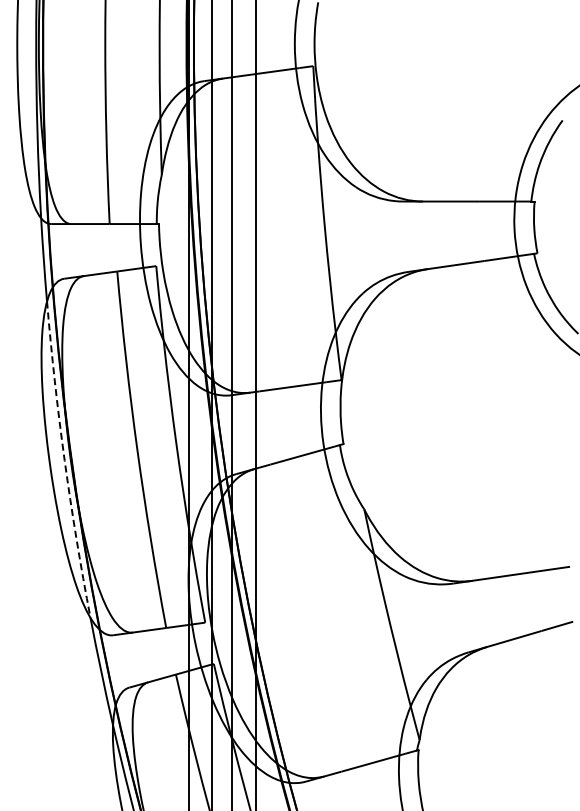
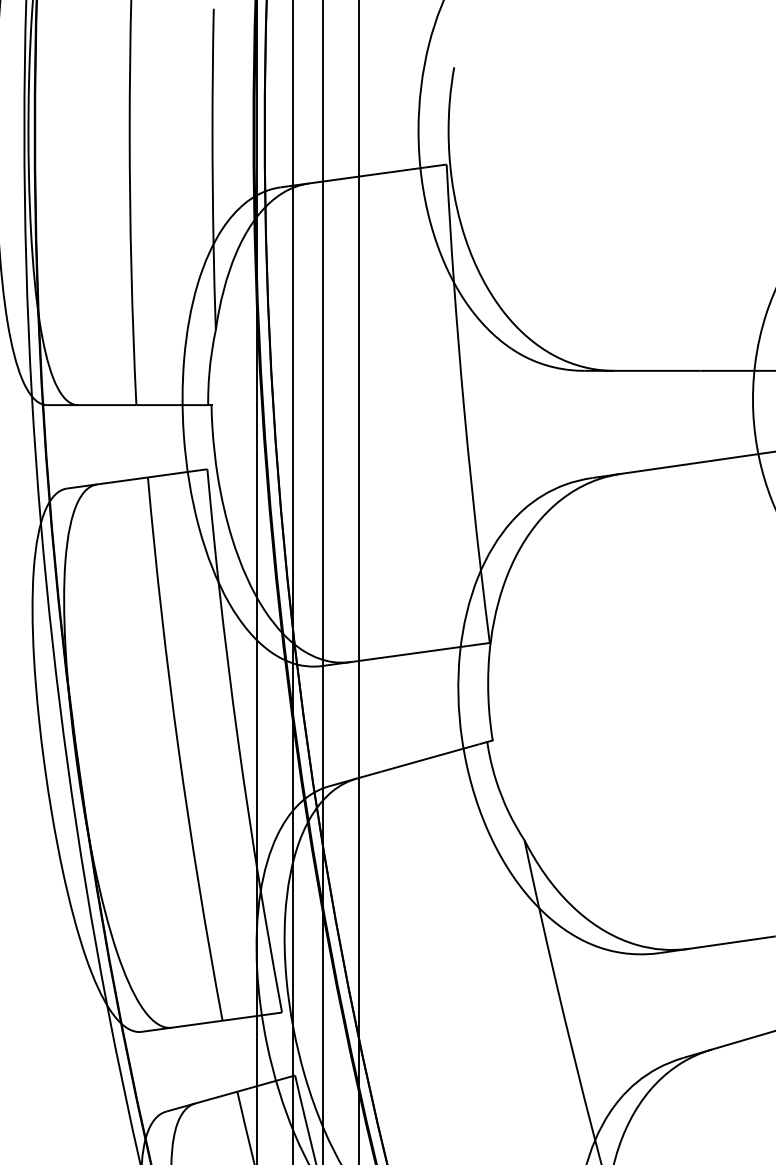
arc: (64, 460) -> (67, 765), dashed -> solid

